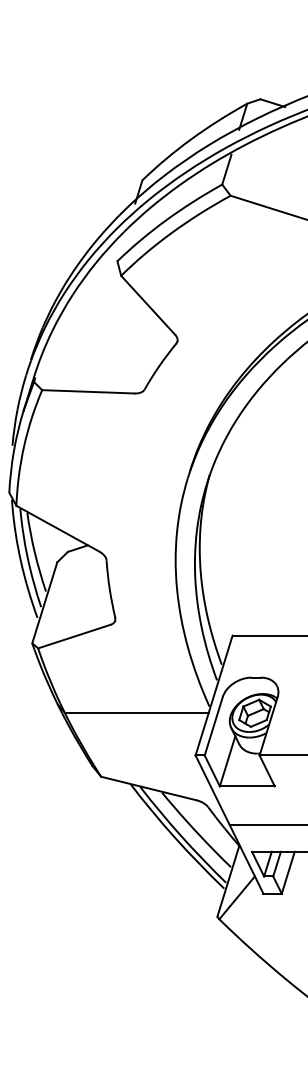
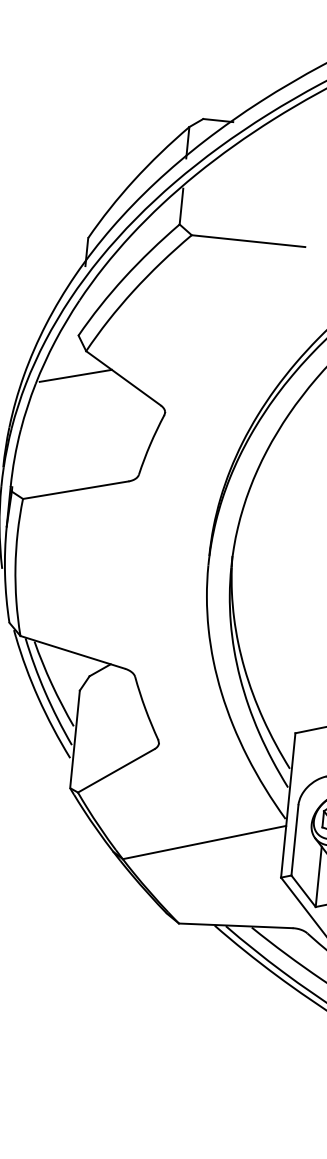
line: (107, 294) -> (74, 375), added

